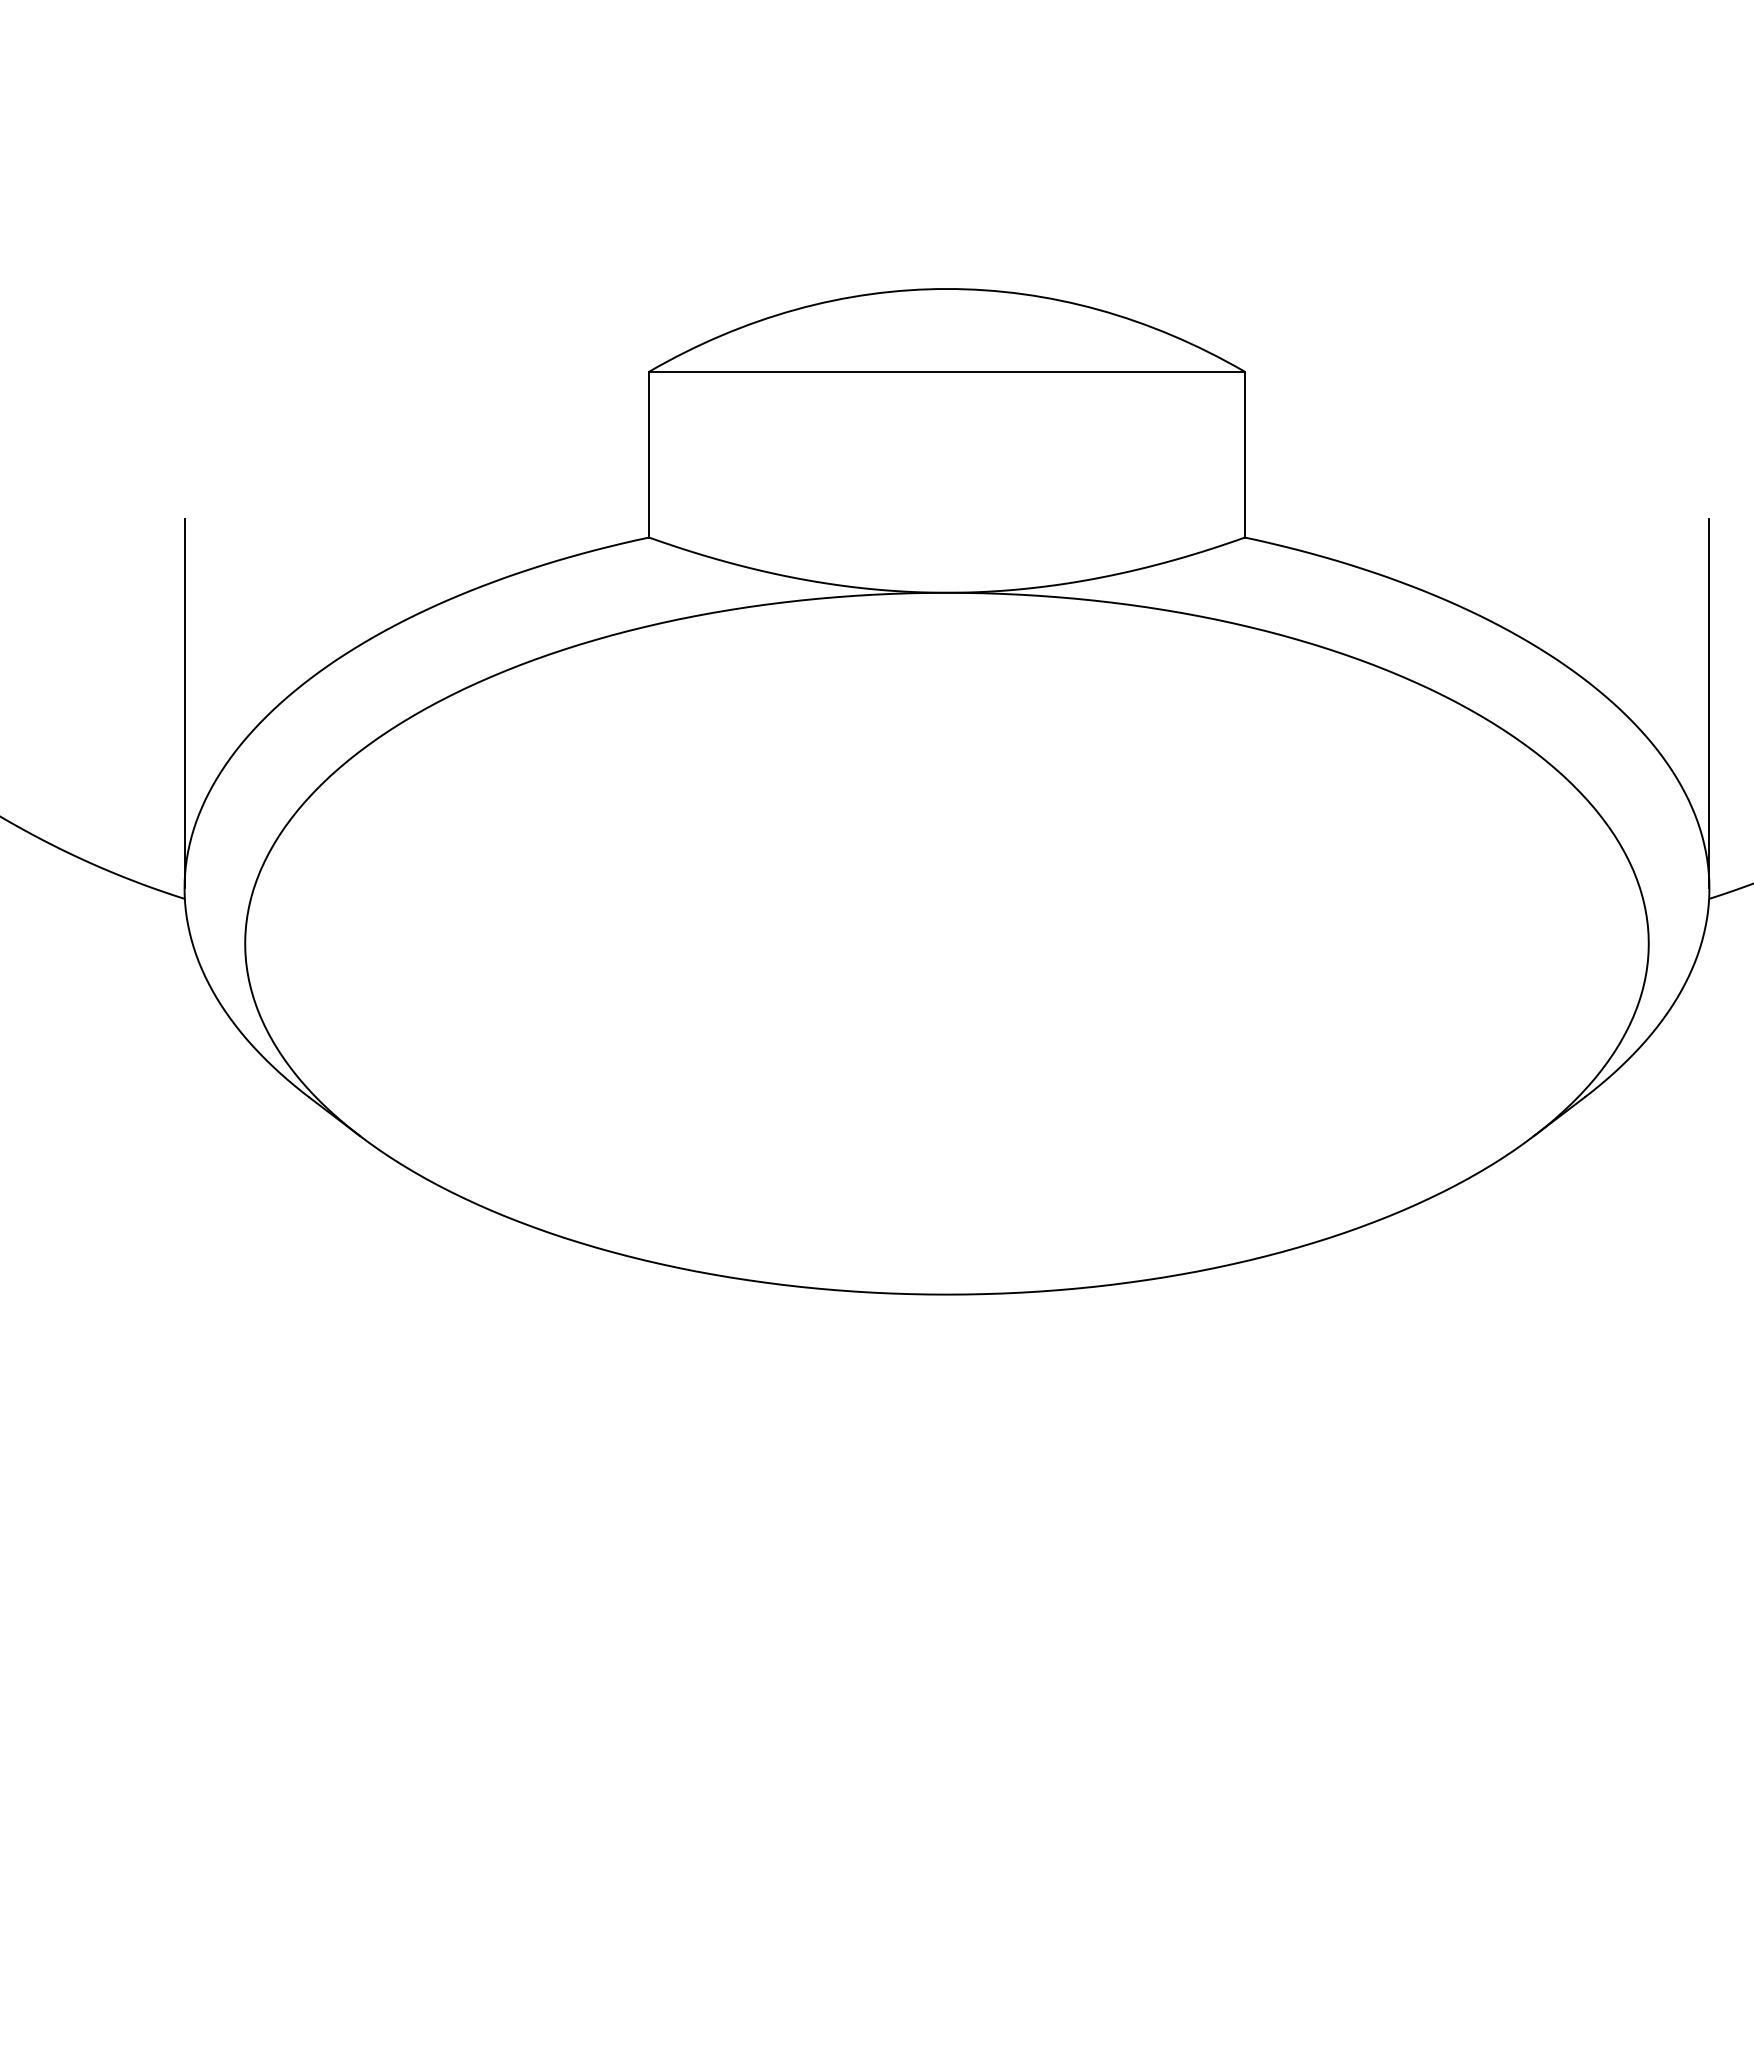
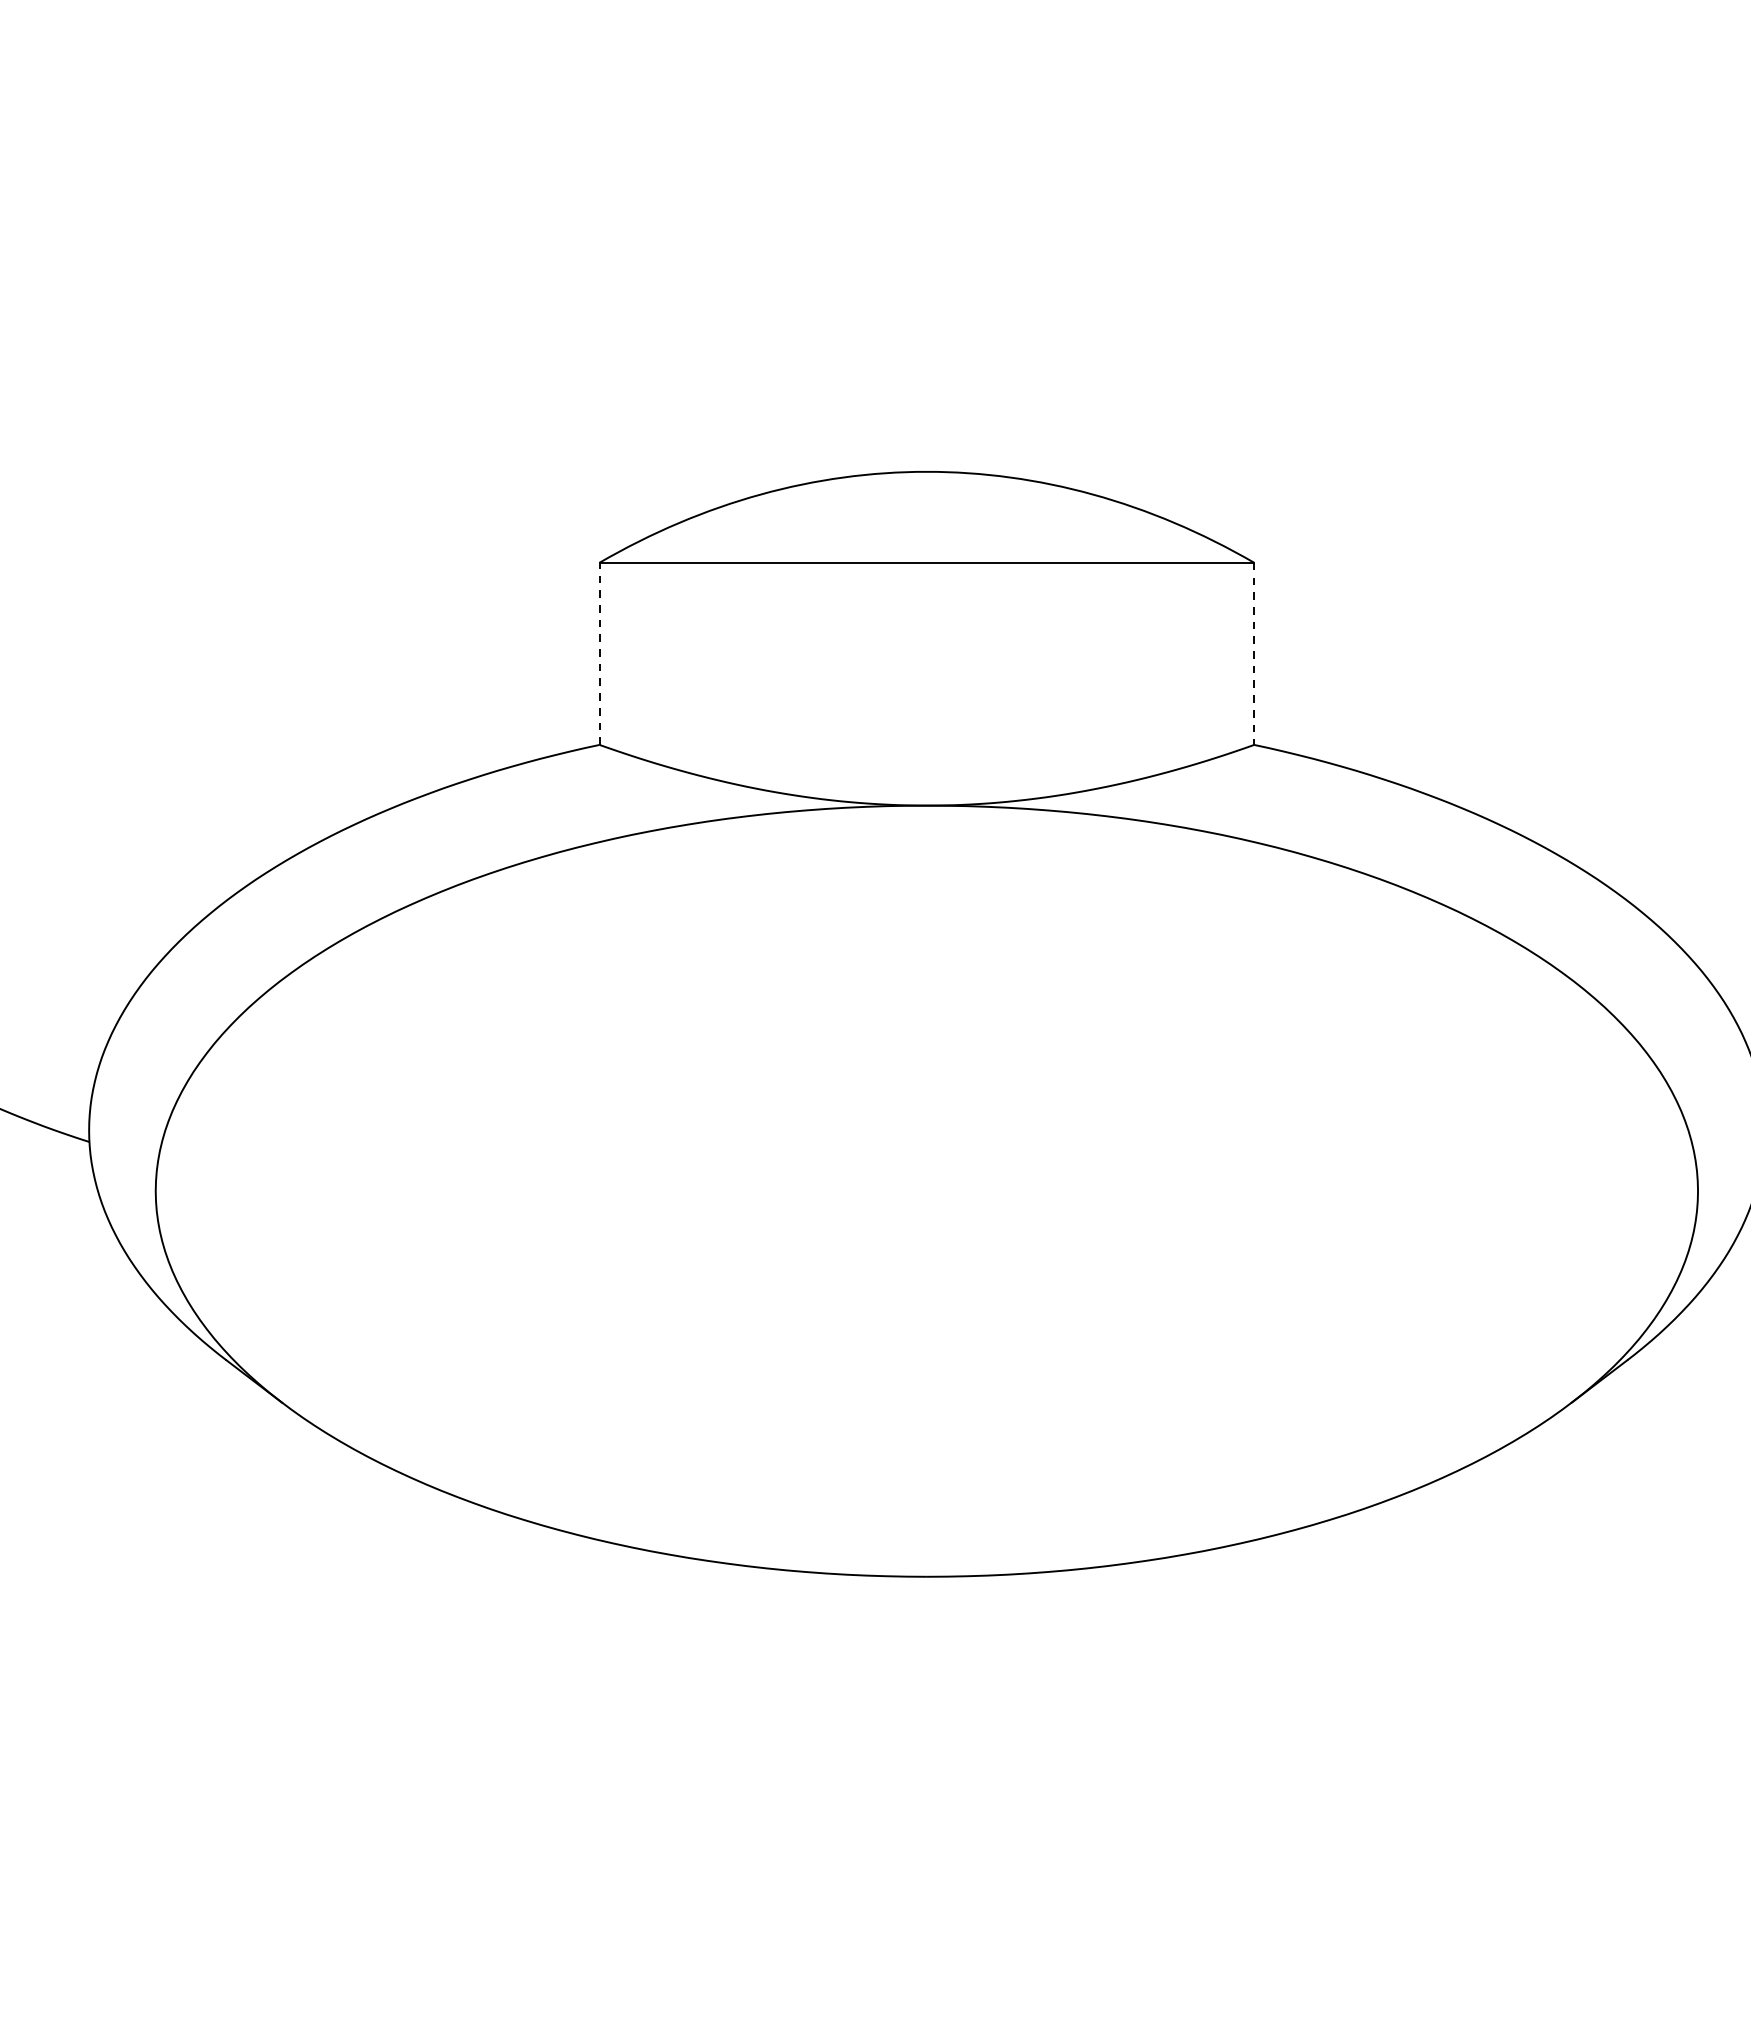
line: (649, 454) -> (599, 653), solid -> dashed
line: (1244, 454) -> (1253, 653), solid -> dashed
line: (184, 703) -> (89, 927), removed

